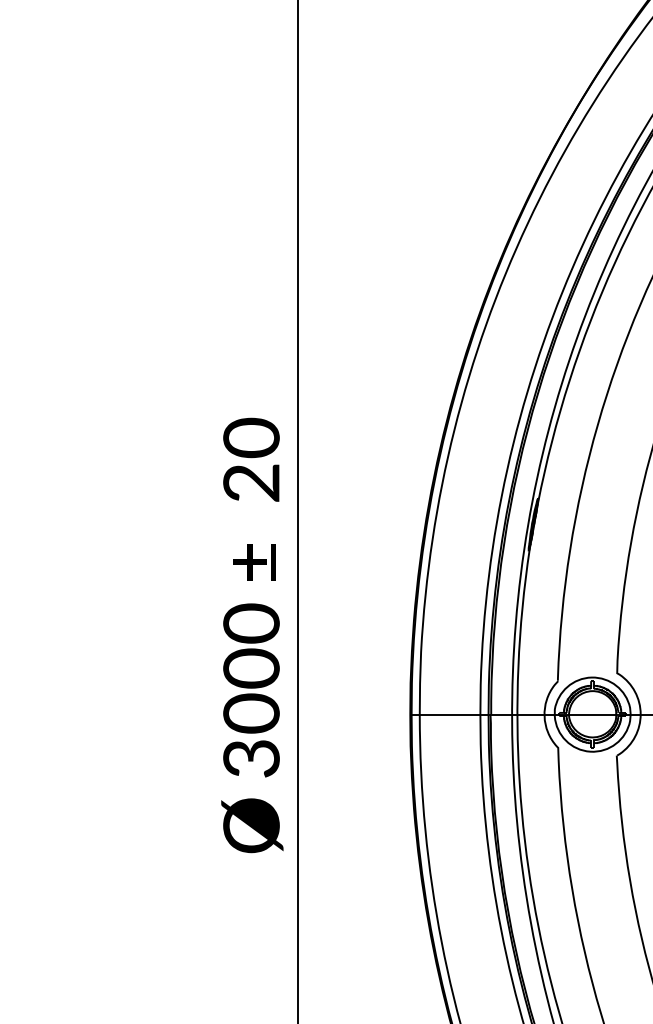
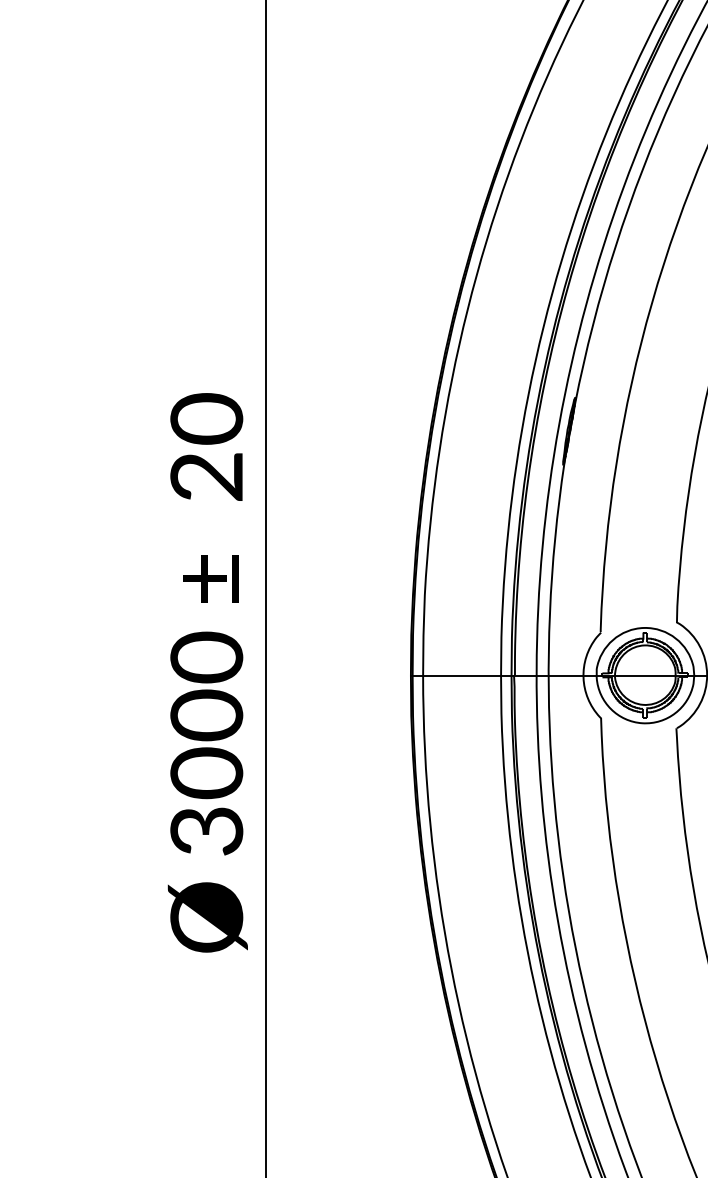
text: (252, 635) -> (208, 672), moved

